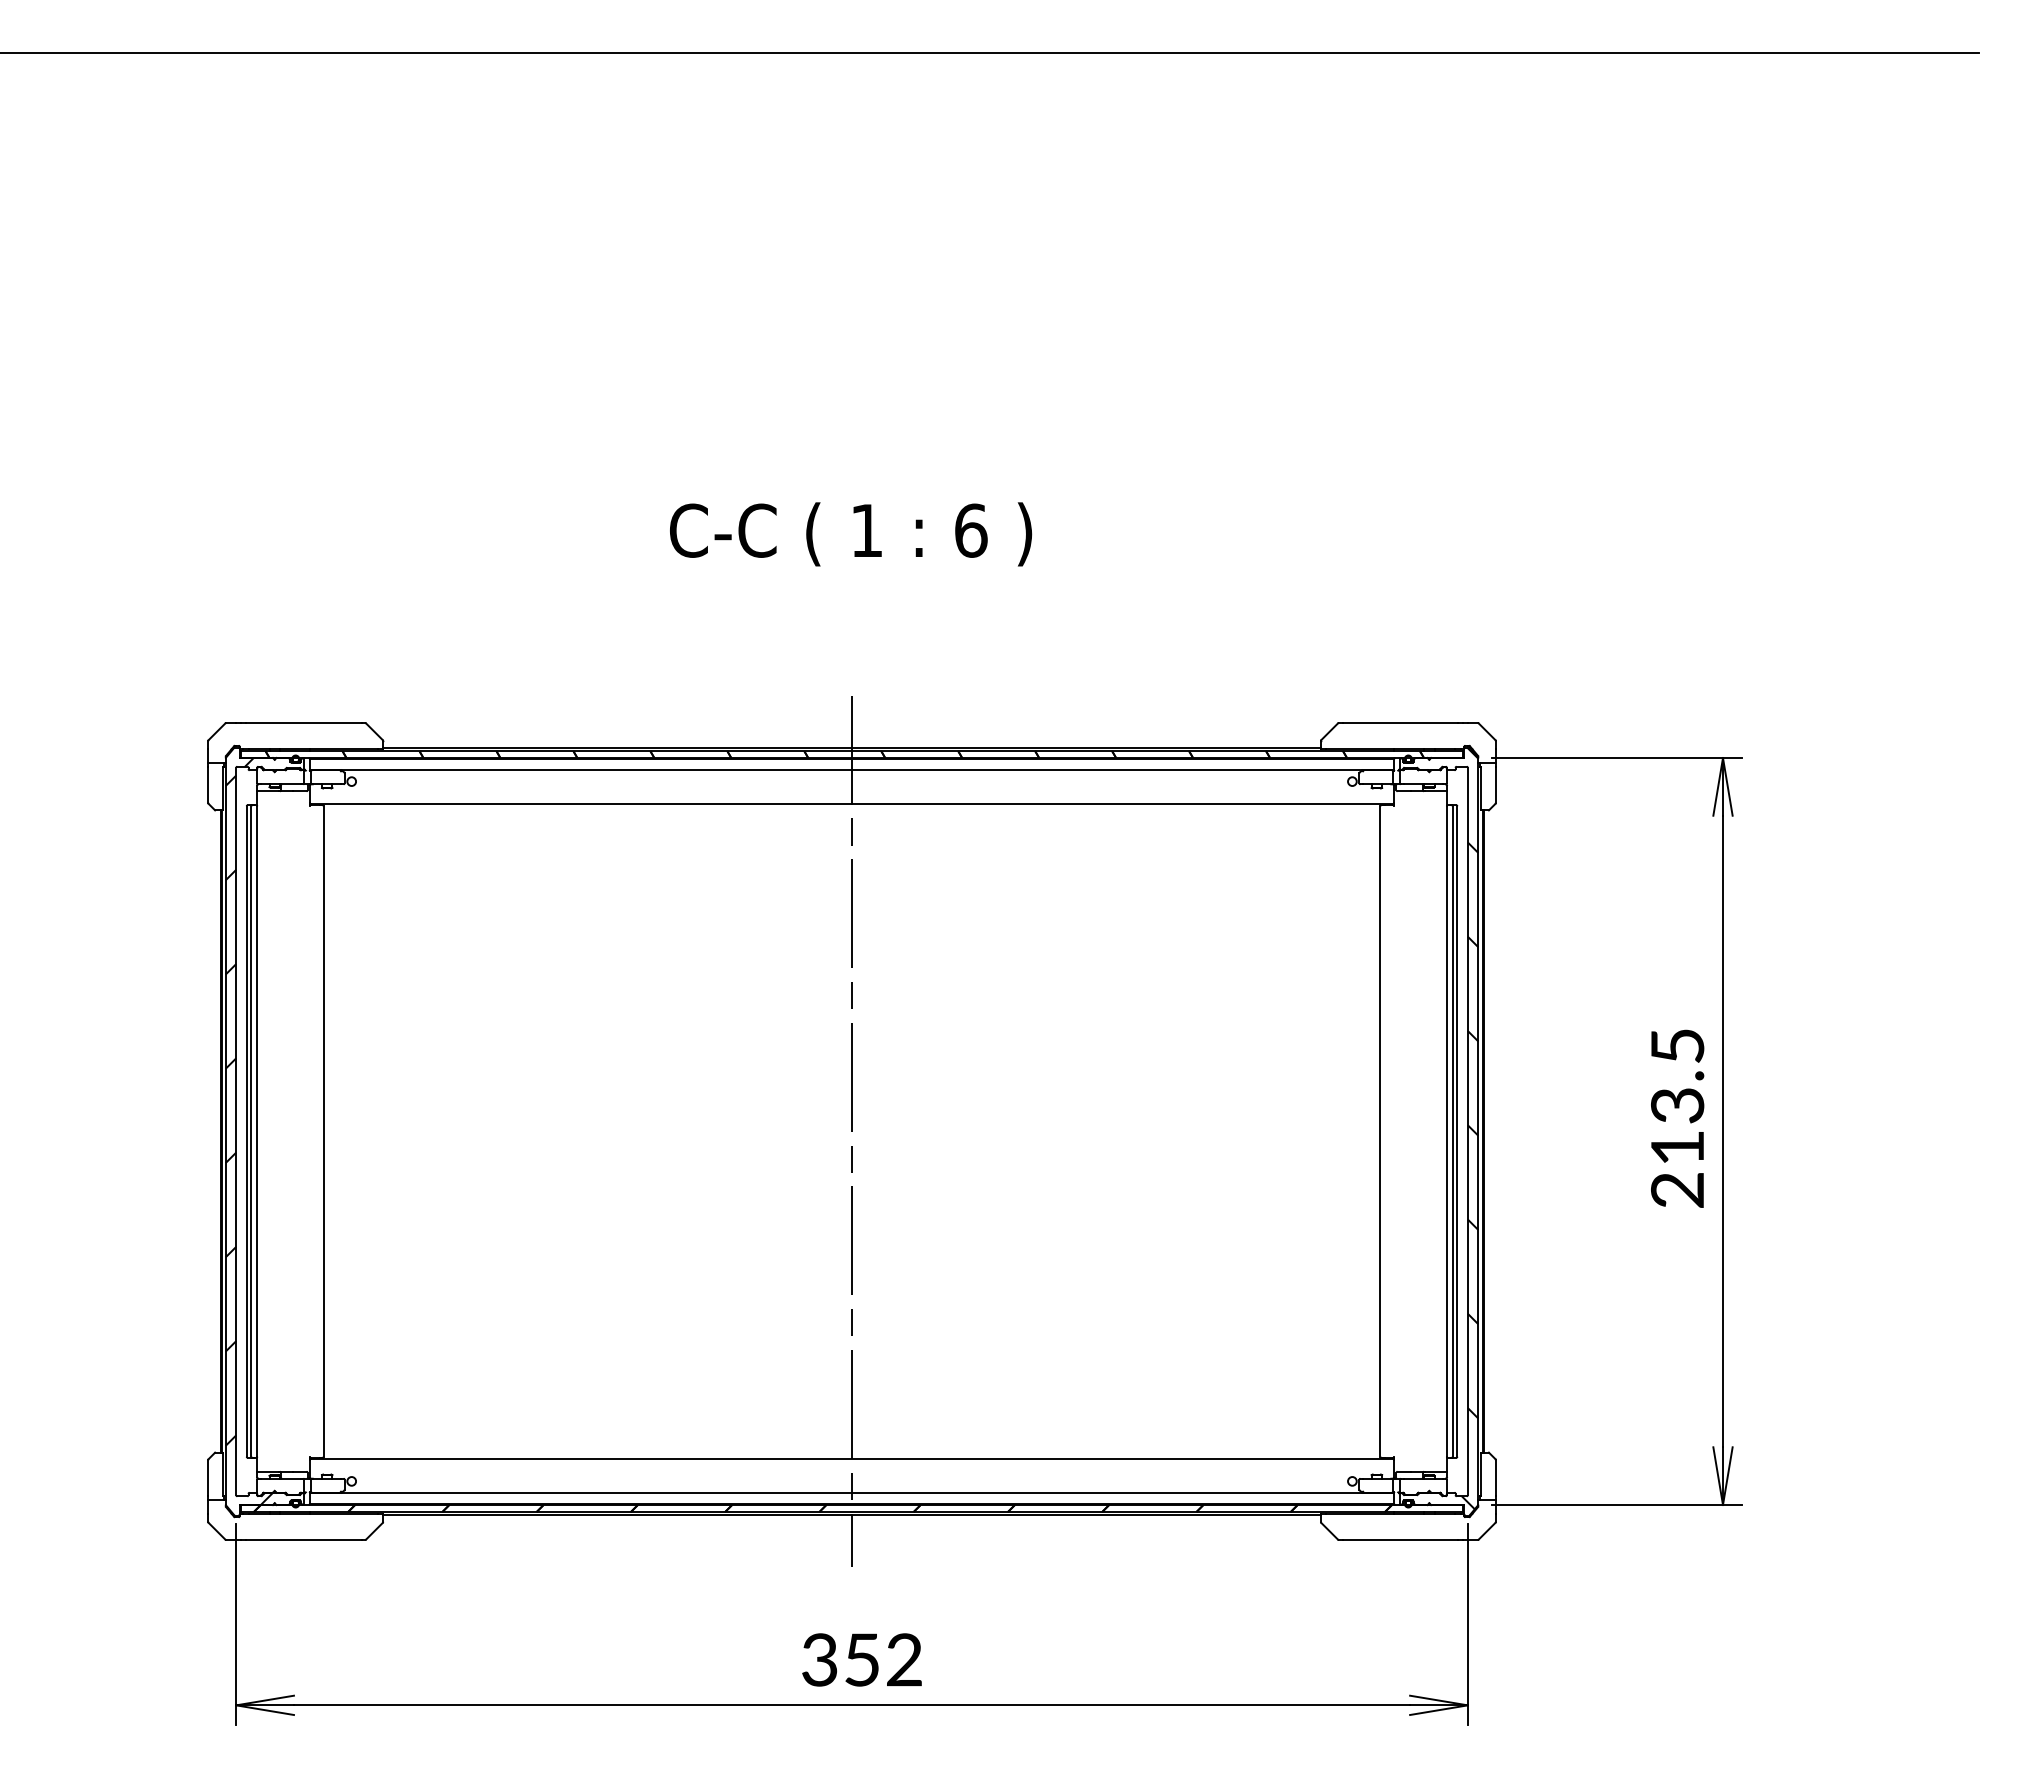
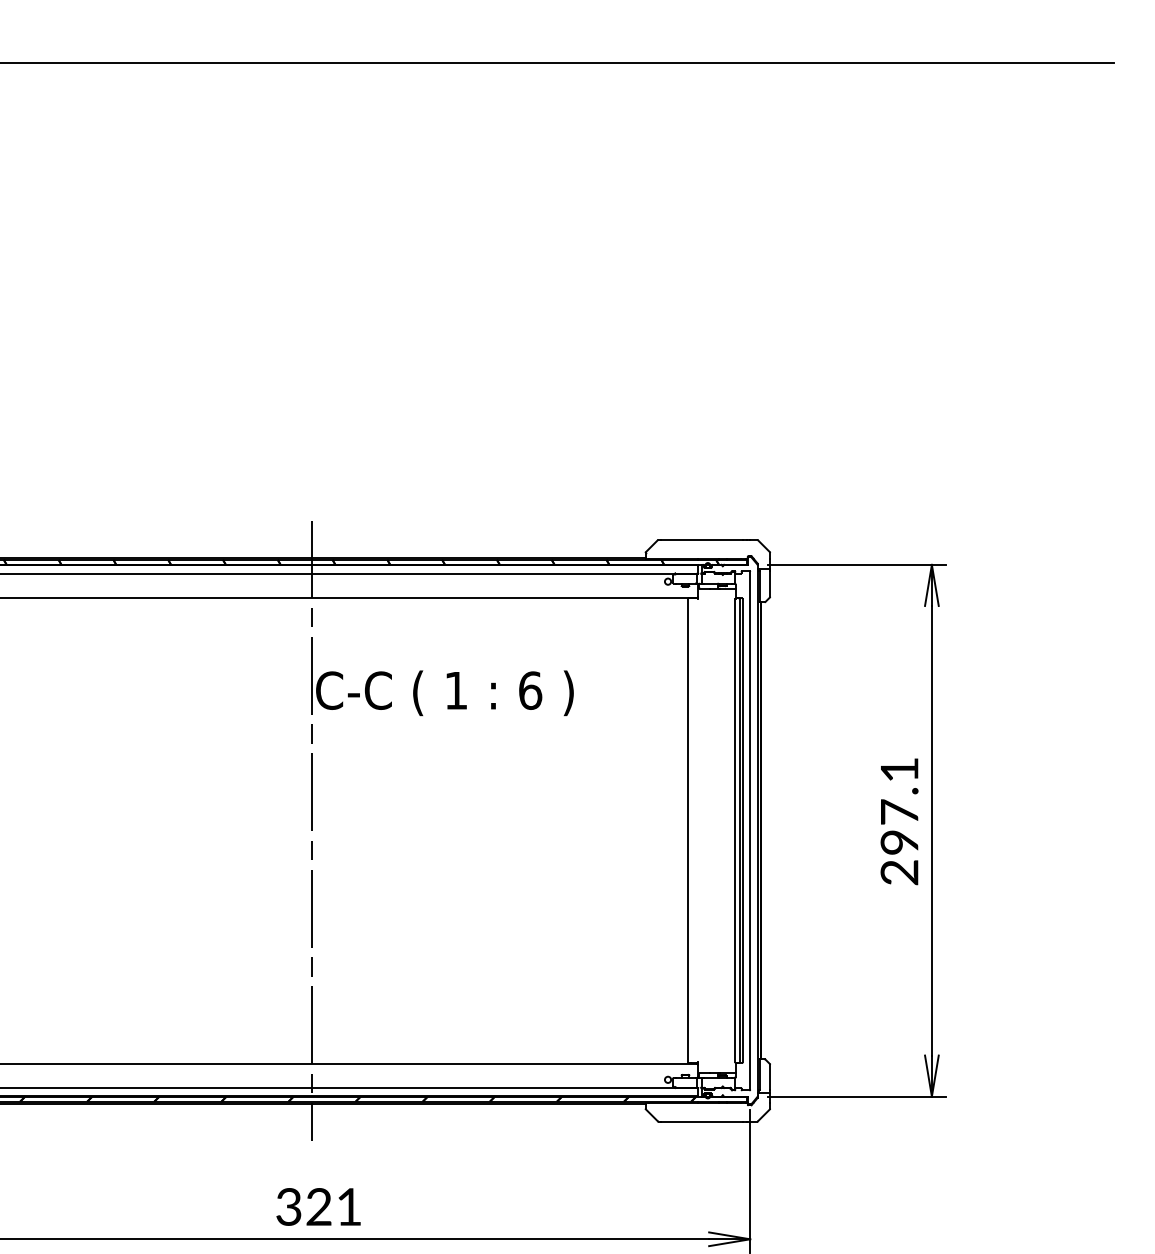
text: (851, 534) -> (445, 693), moved
text: (1677, 1097) -> (899, 806), 213.5 -> 297.1
hatch: (1469, 1128) -> (751, 828), removed
text: (882, 1659) -> (333, 1206), 352 -> 321

